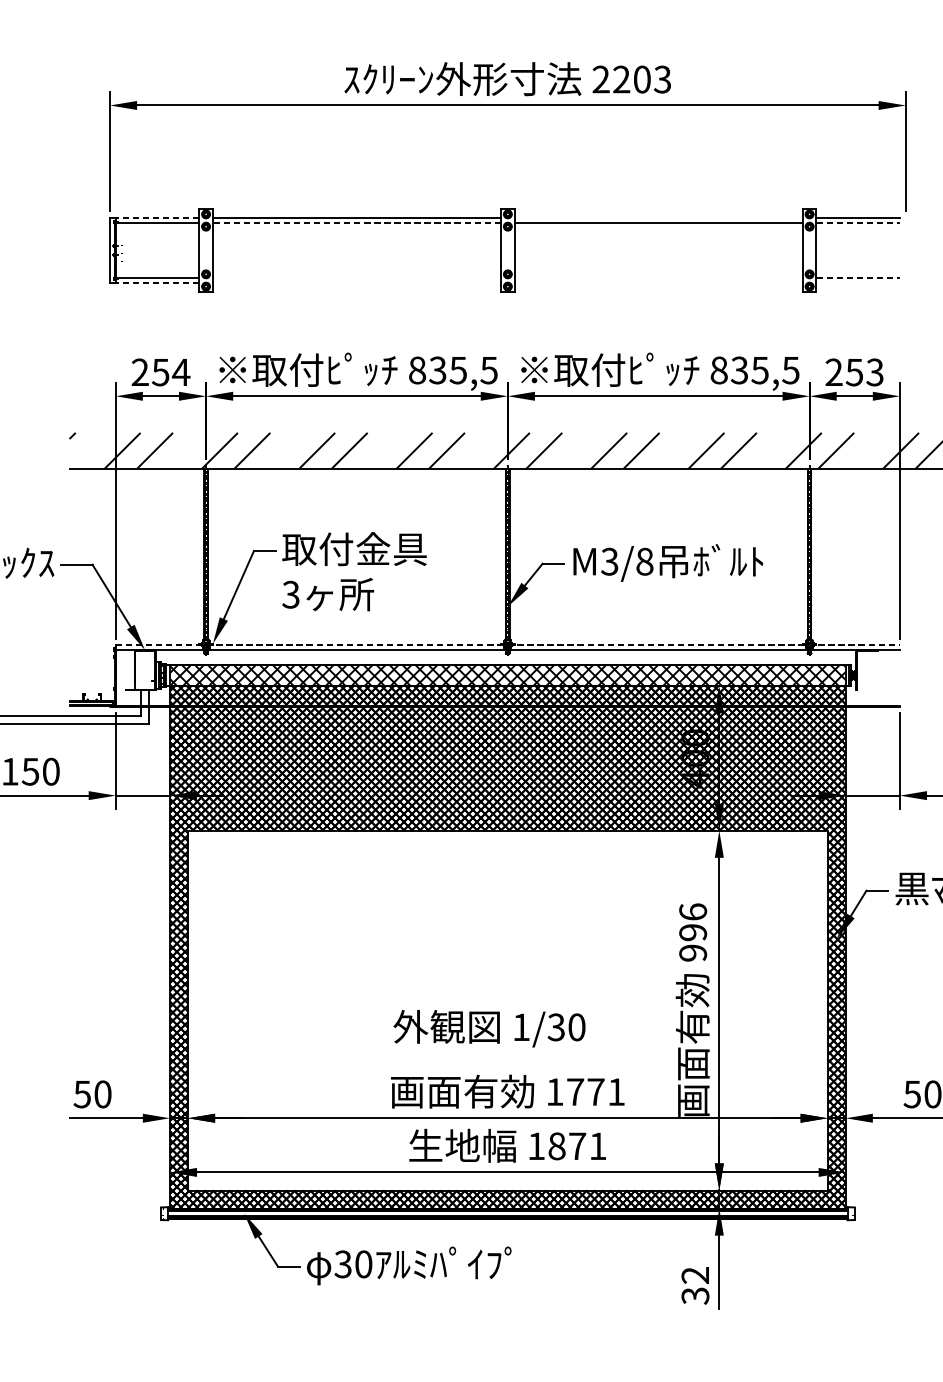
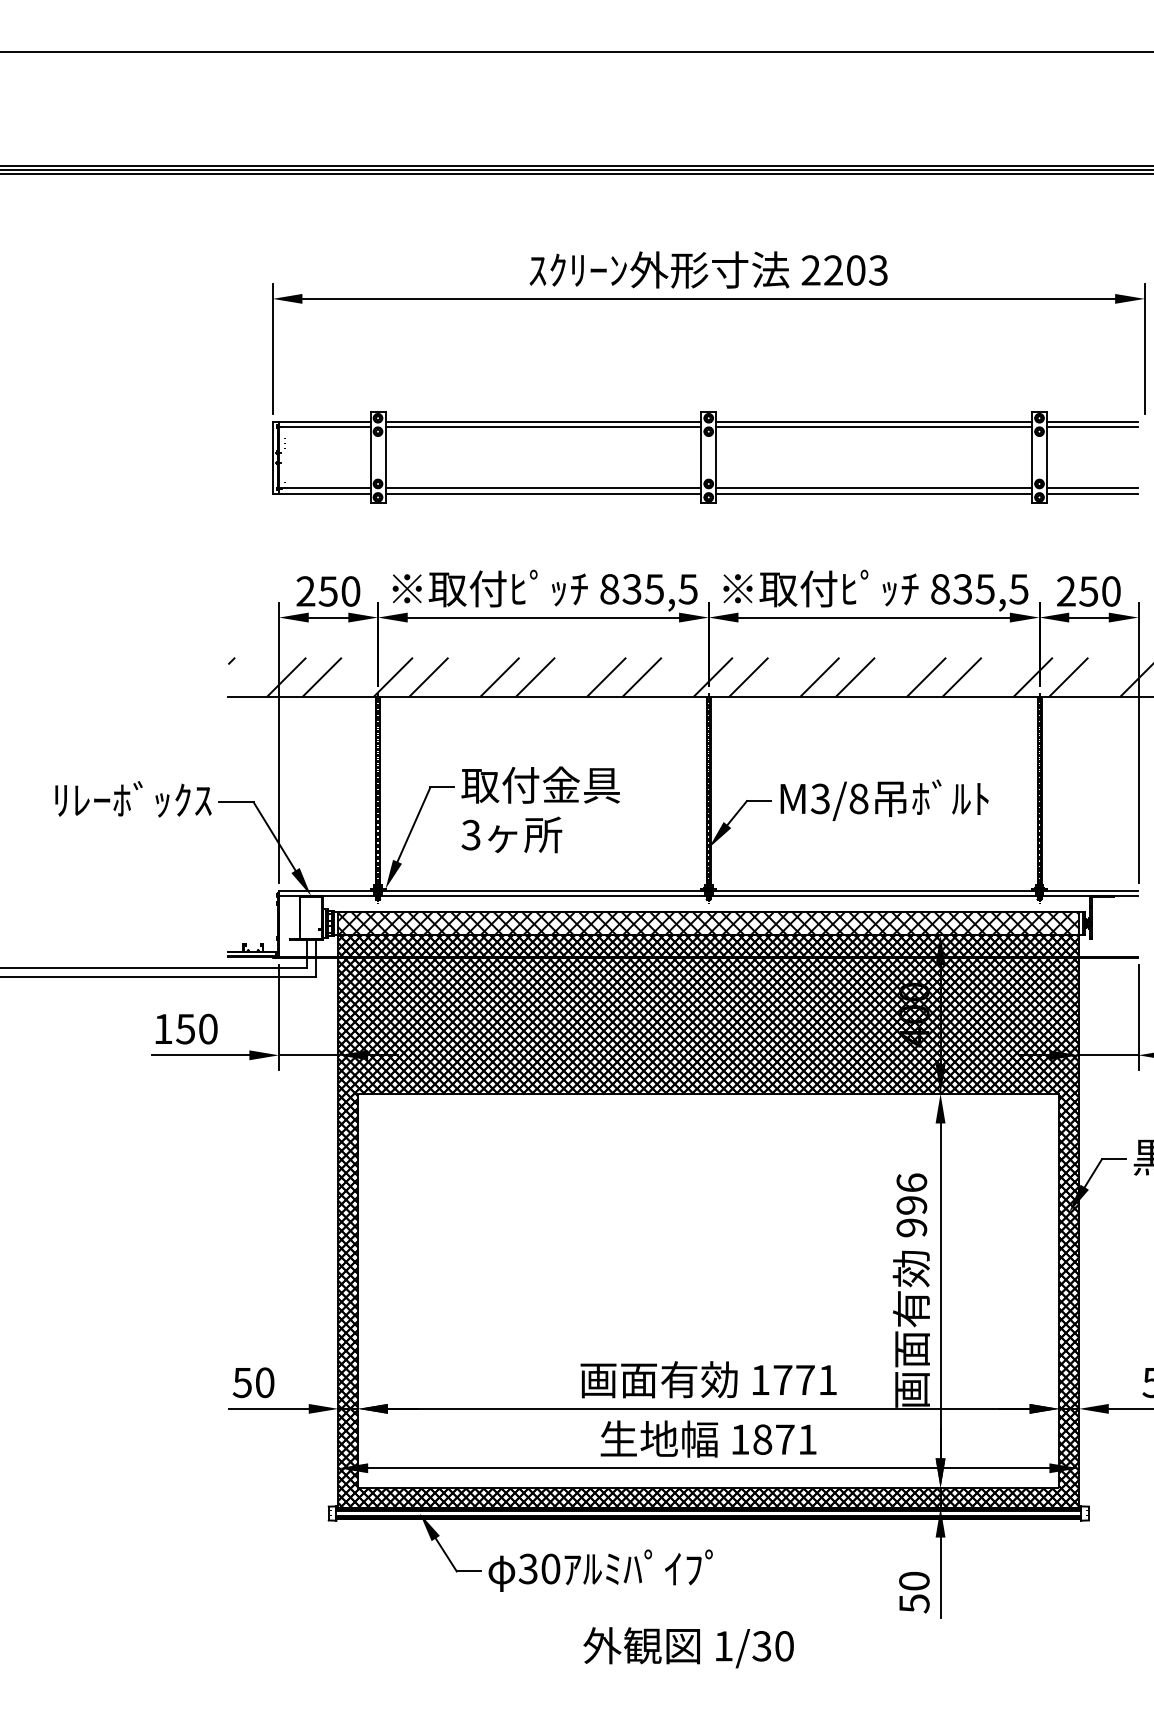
line: (157, 217) -> (324, 421), dashed -> solid
line: (658, 217) -> (873, 421), added
line: (357, 222) -> (543, 427), dashed -> solid
line: (857, 222) -> (1092, 427), dashed -> solid
line: (357, 278) -> (543, 488), added
line: (658, 278) -> (873, 488), added
line: (857, 278) -> (1092, 488), dashed -> solid
line: (157, 283) -> (324, 493), dashed -> solid
line: (357, 283) -> (543, 493), added
line: (658, 283) -> (873, 493), added
line: (857, 283) -> (1092, 493), added
text: (180, 372) -> (350, 591), 254 -> 250
text: (874, 372) -> (1110, 591), 253 -> 250
line: (507, 645) -> (708, 890), dashed -> solid
text: (489, 1028) -> (688, 1647), moved
text: (695, 1285) -> (914, 1592), 32 -> 50

